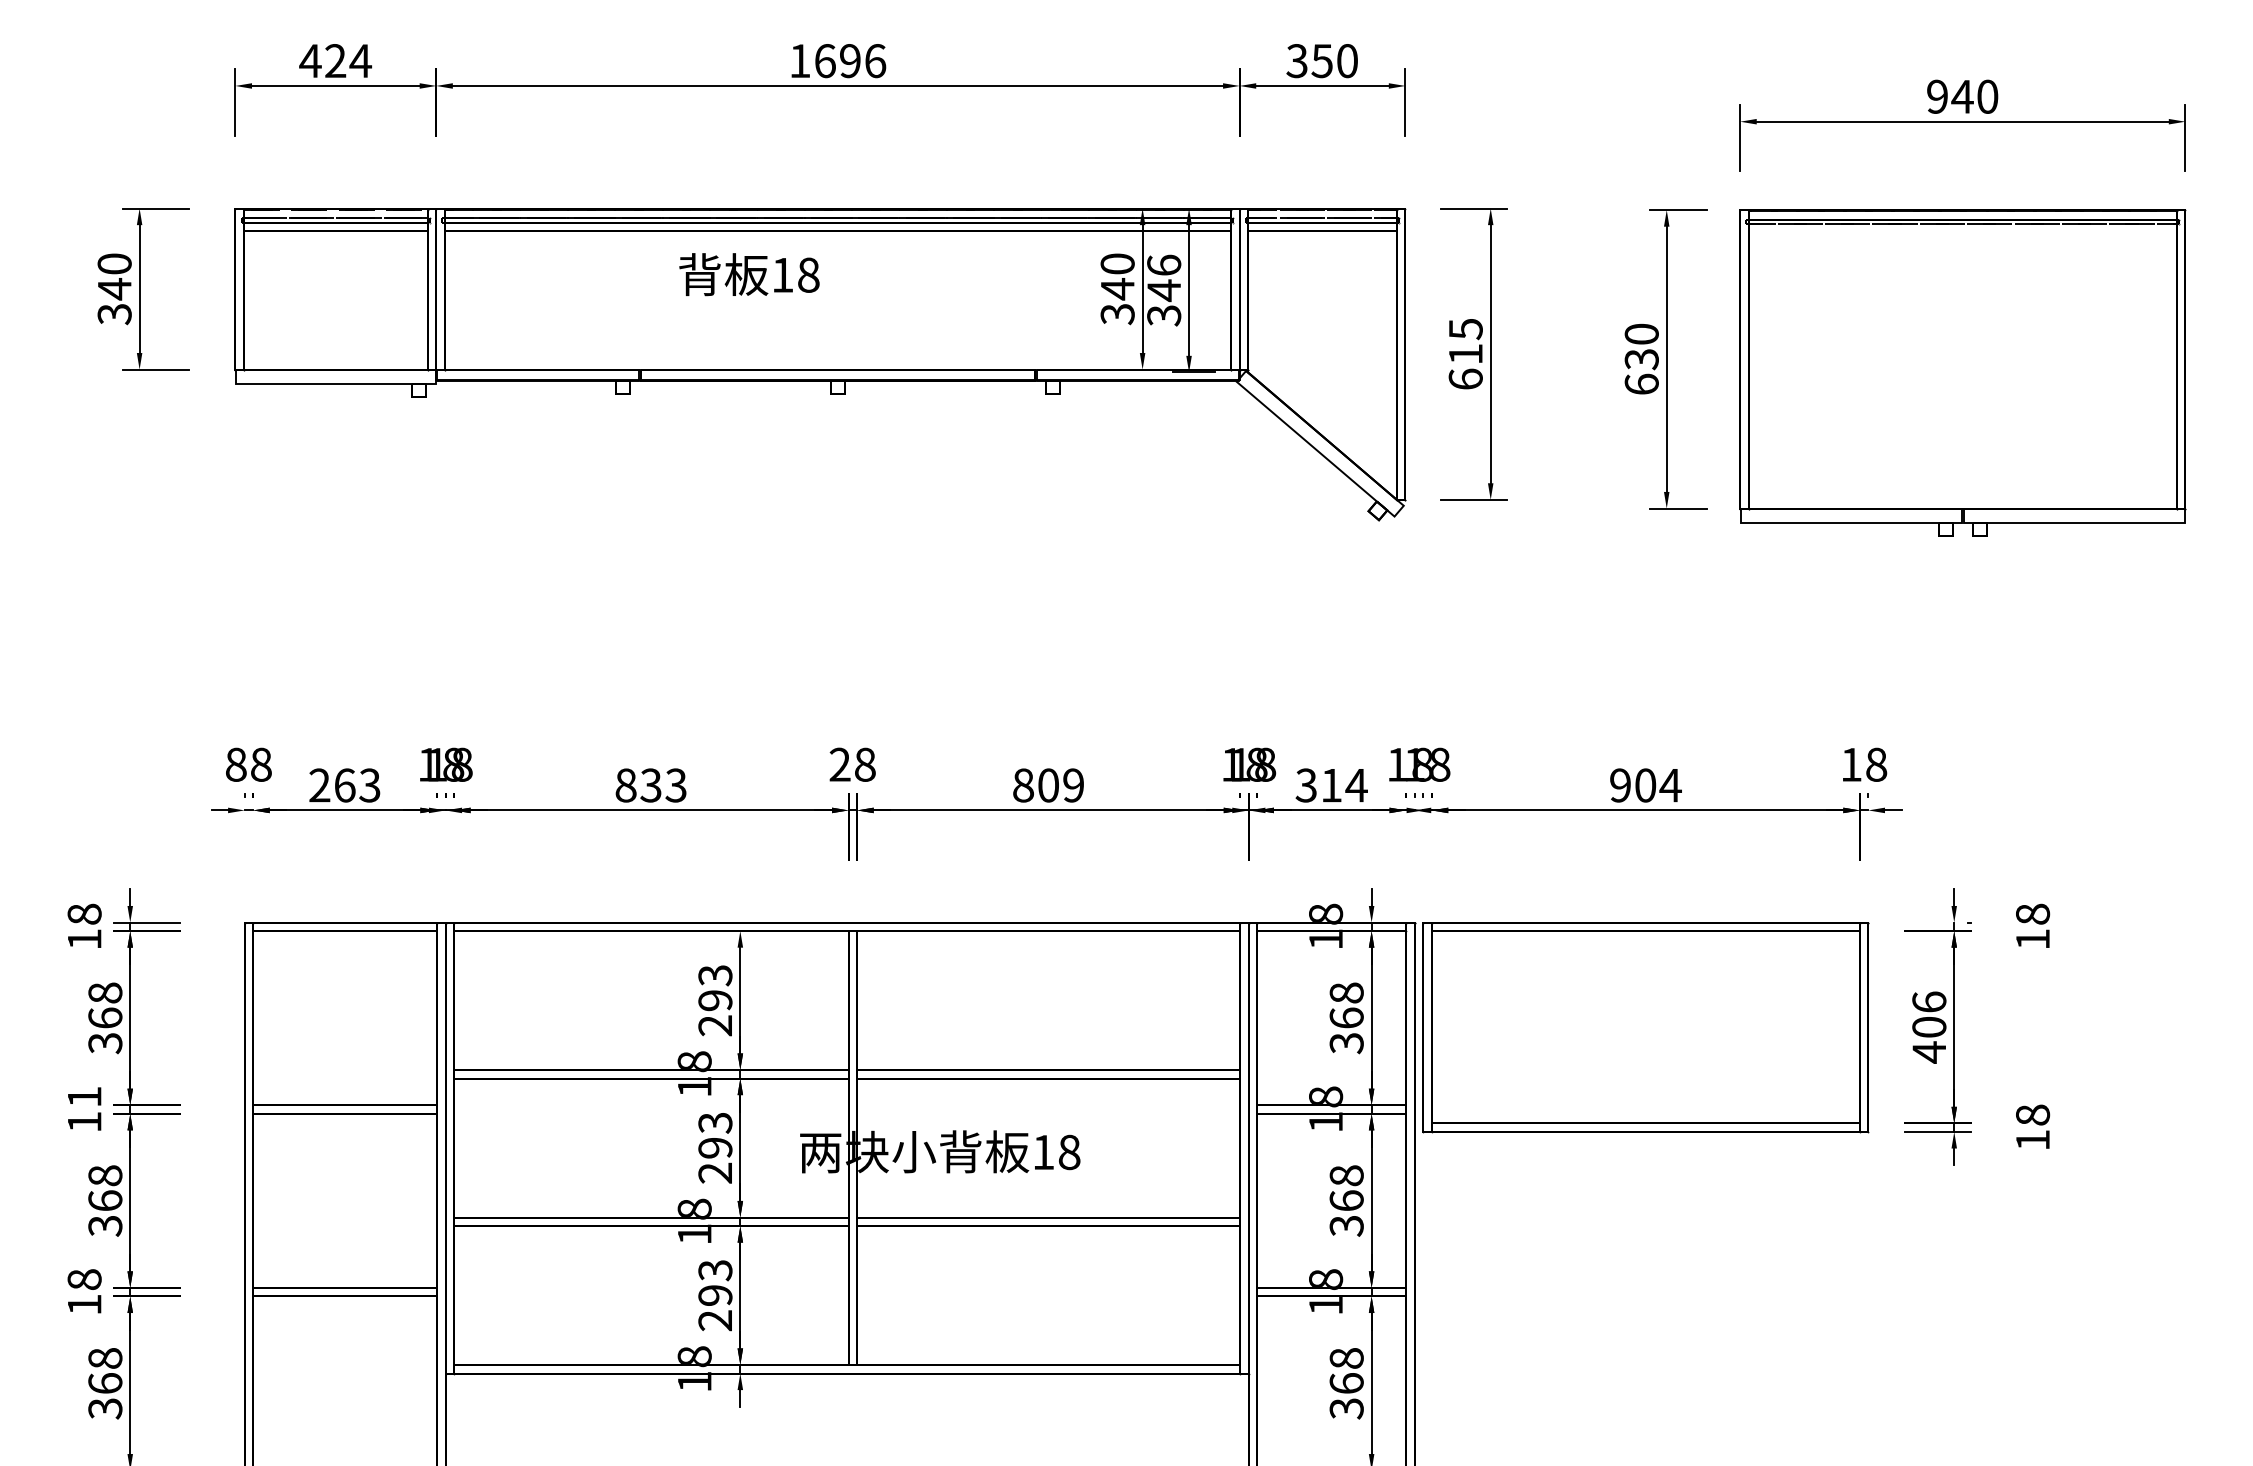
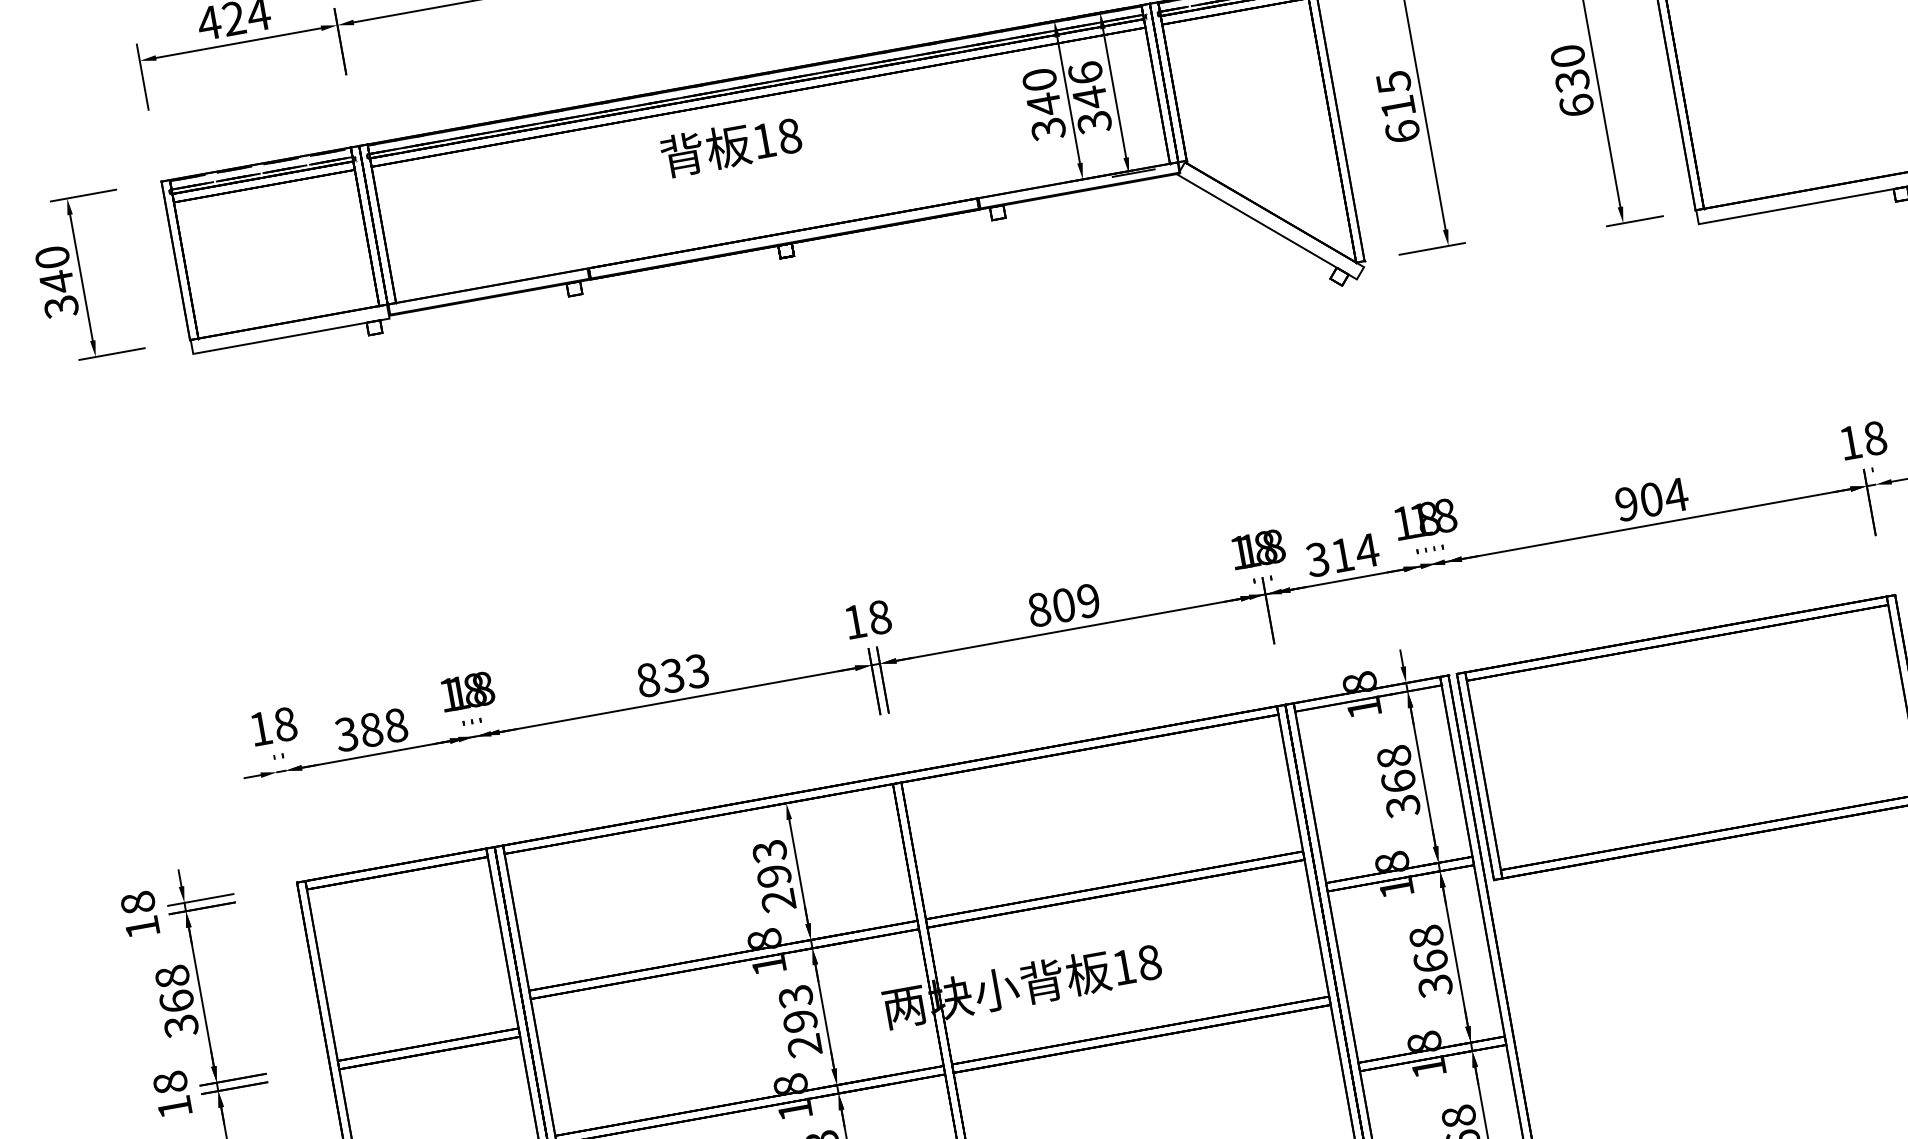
text: (749, 274) -> (731, 146), moved
text: (236, 764) -> (261, 728), 88 -> 18
text: (839, 764) -> (854, 621), 28 -> 18
text: (344, 785) -> (371, 730), 263 -> 388
text: (84, 1096) -> (170, 1082), 11 -> 18

